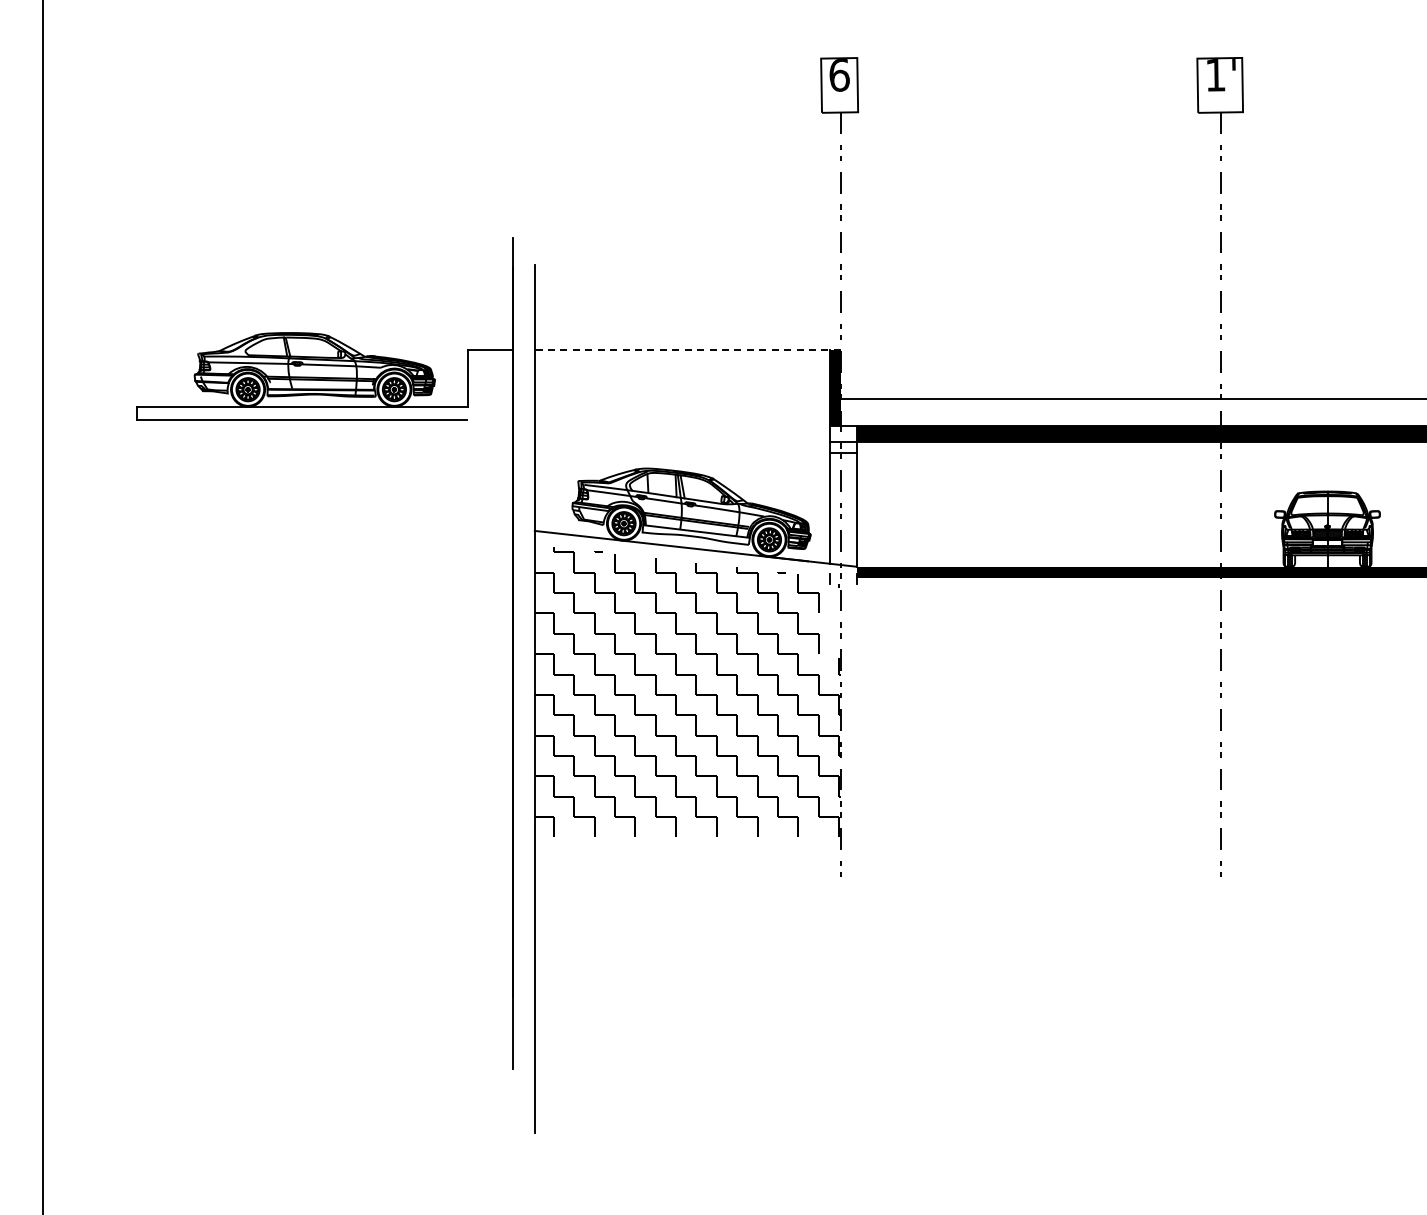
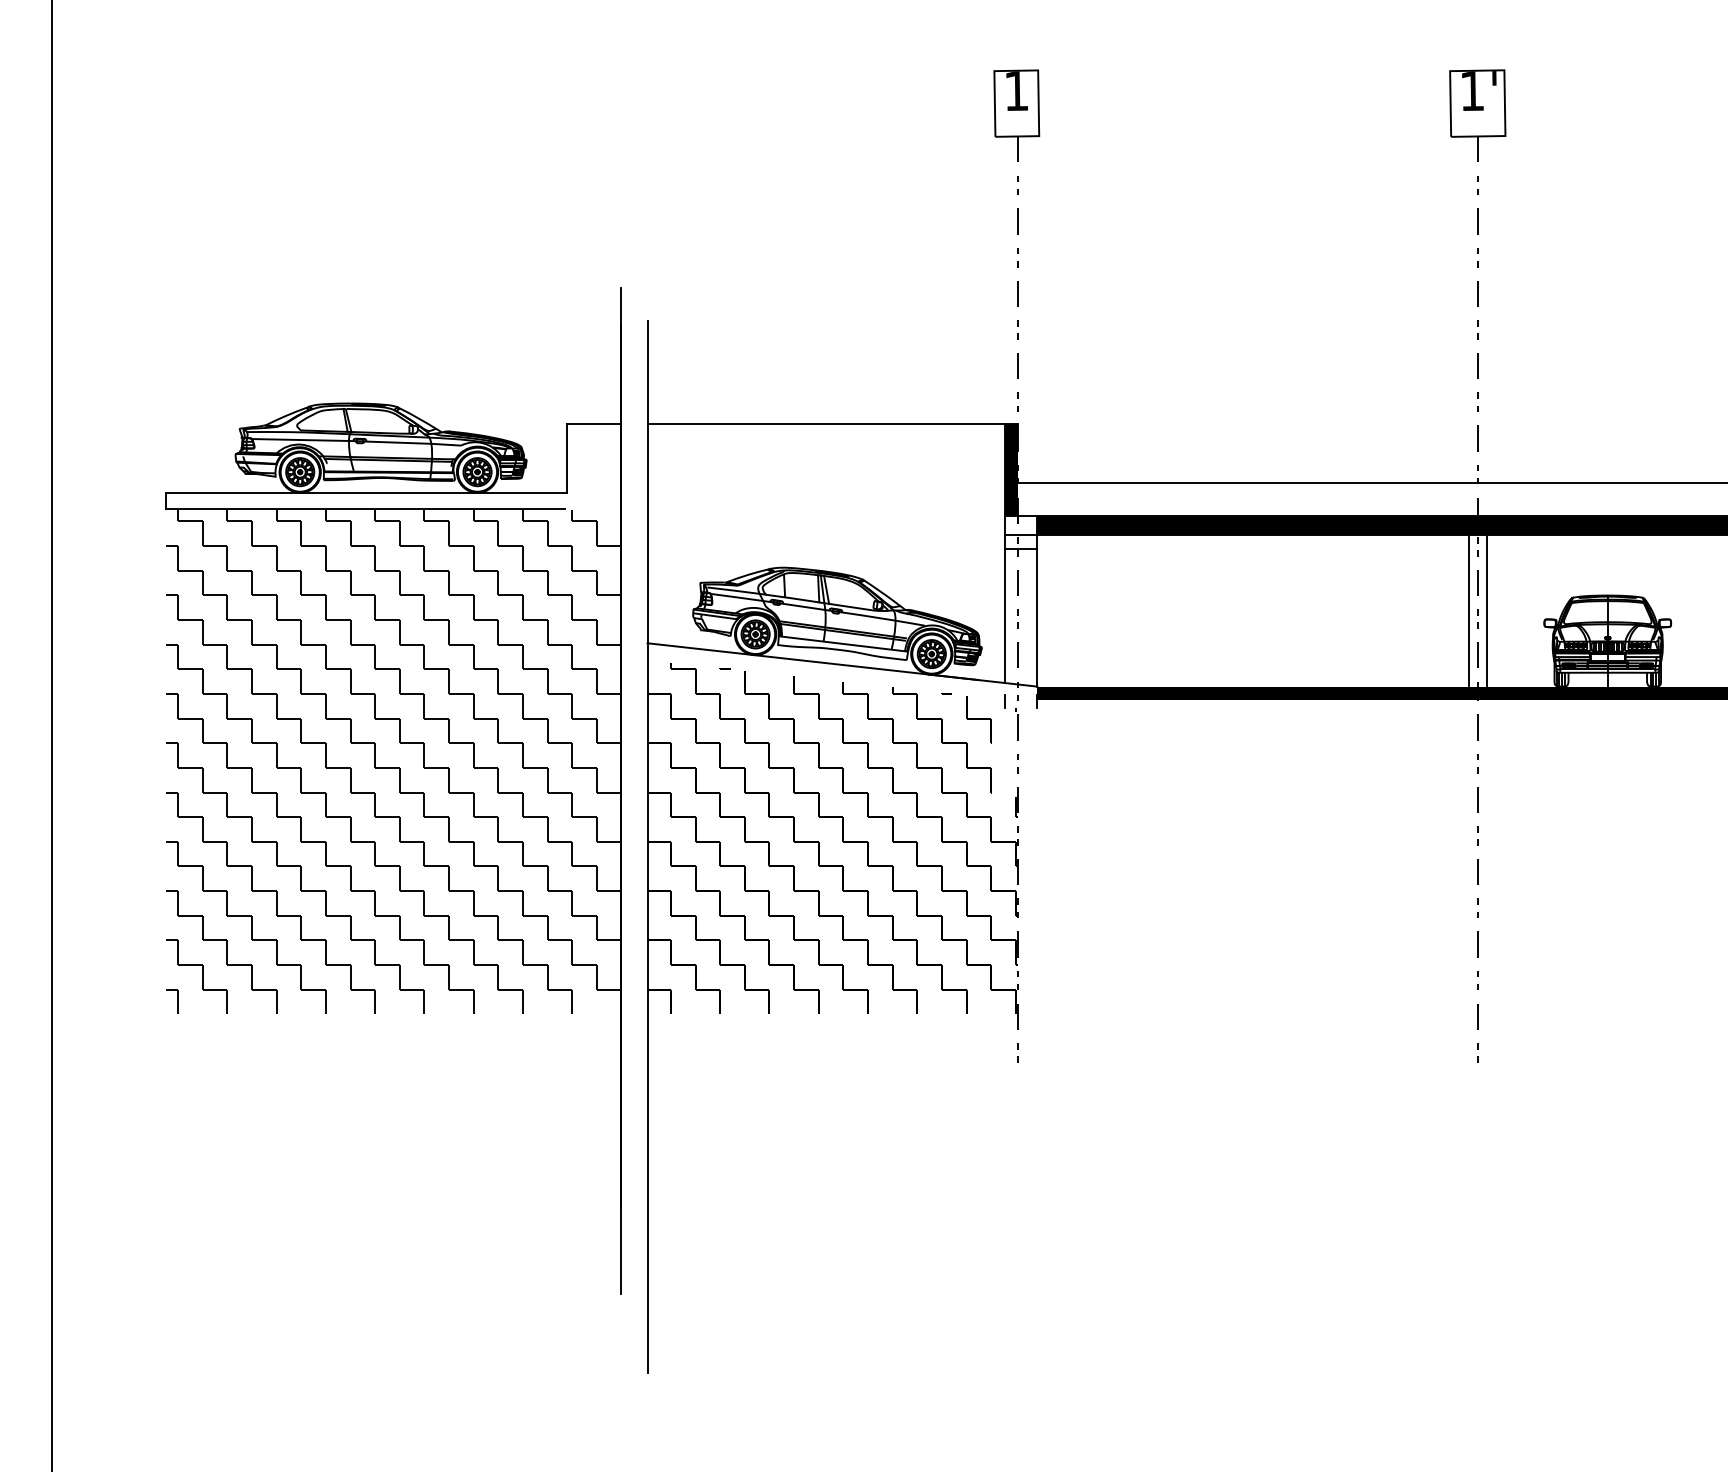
text: (839, 75) -> (1016, 91), 6 -> 1
line: (687, 349) -> (832, 423), dashed -> solid
line: (1213, 503) -> (1469, 610), added
line: (1227, 503) -> (1486, 610), added
hatch: (325, 628) -> (394, 761), added

